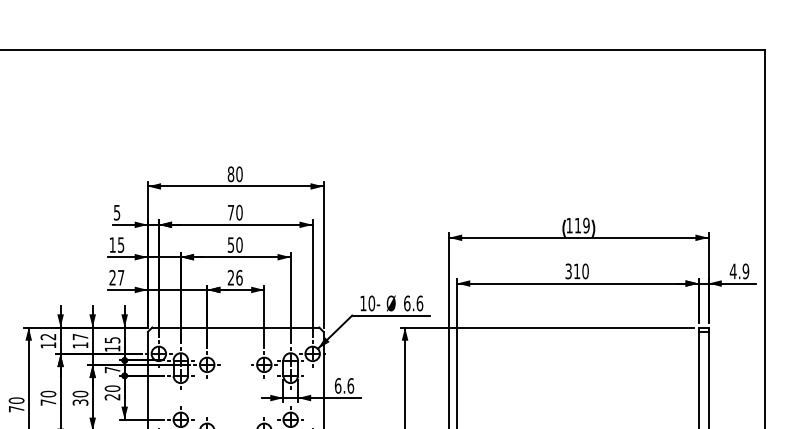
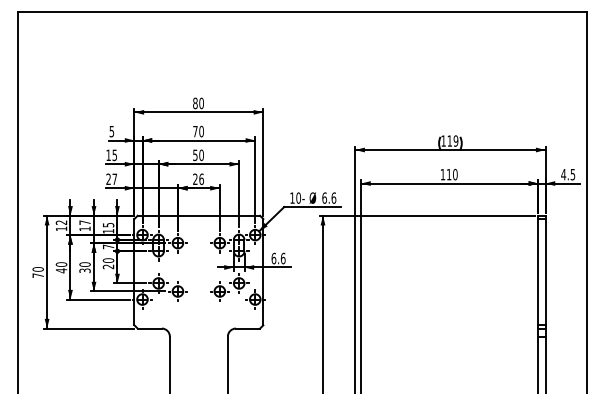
text: (568, 271) -> (442, 174), 310 -> 110
text: (745, 271) -> (572, 174), 4.9 -> 4.5
text: (48, 402) -> (61, 270), 70 -> 40

